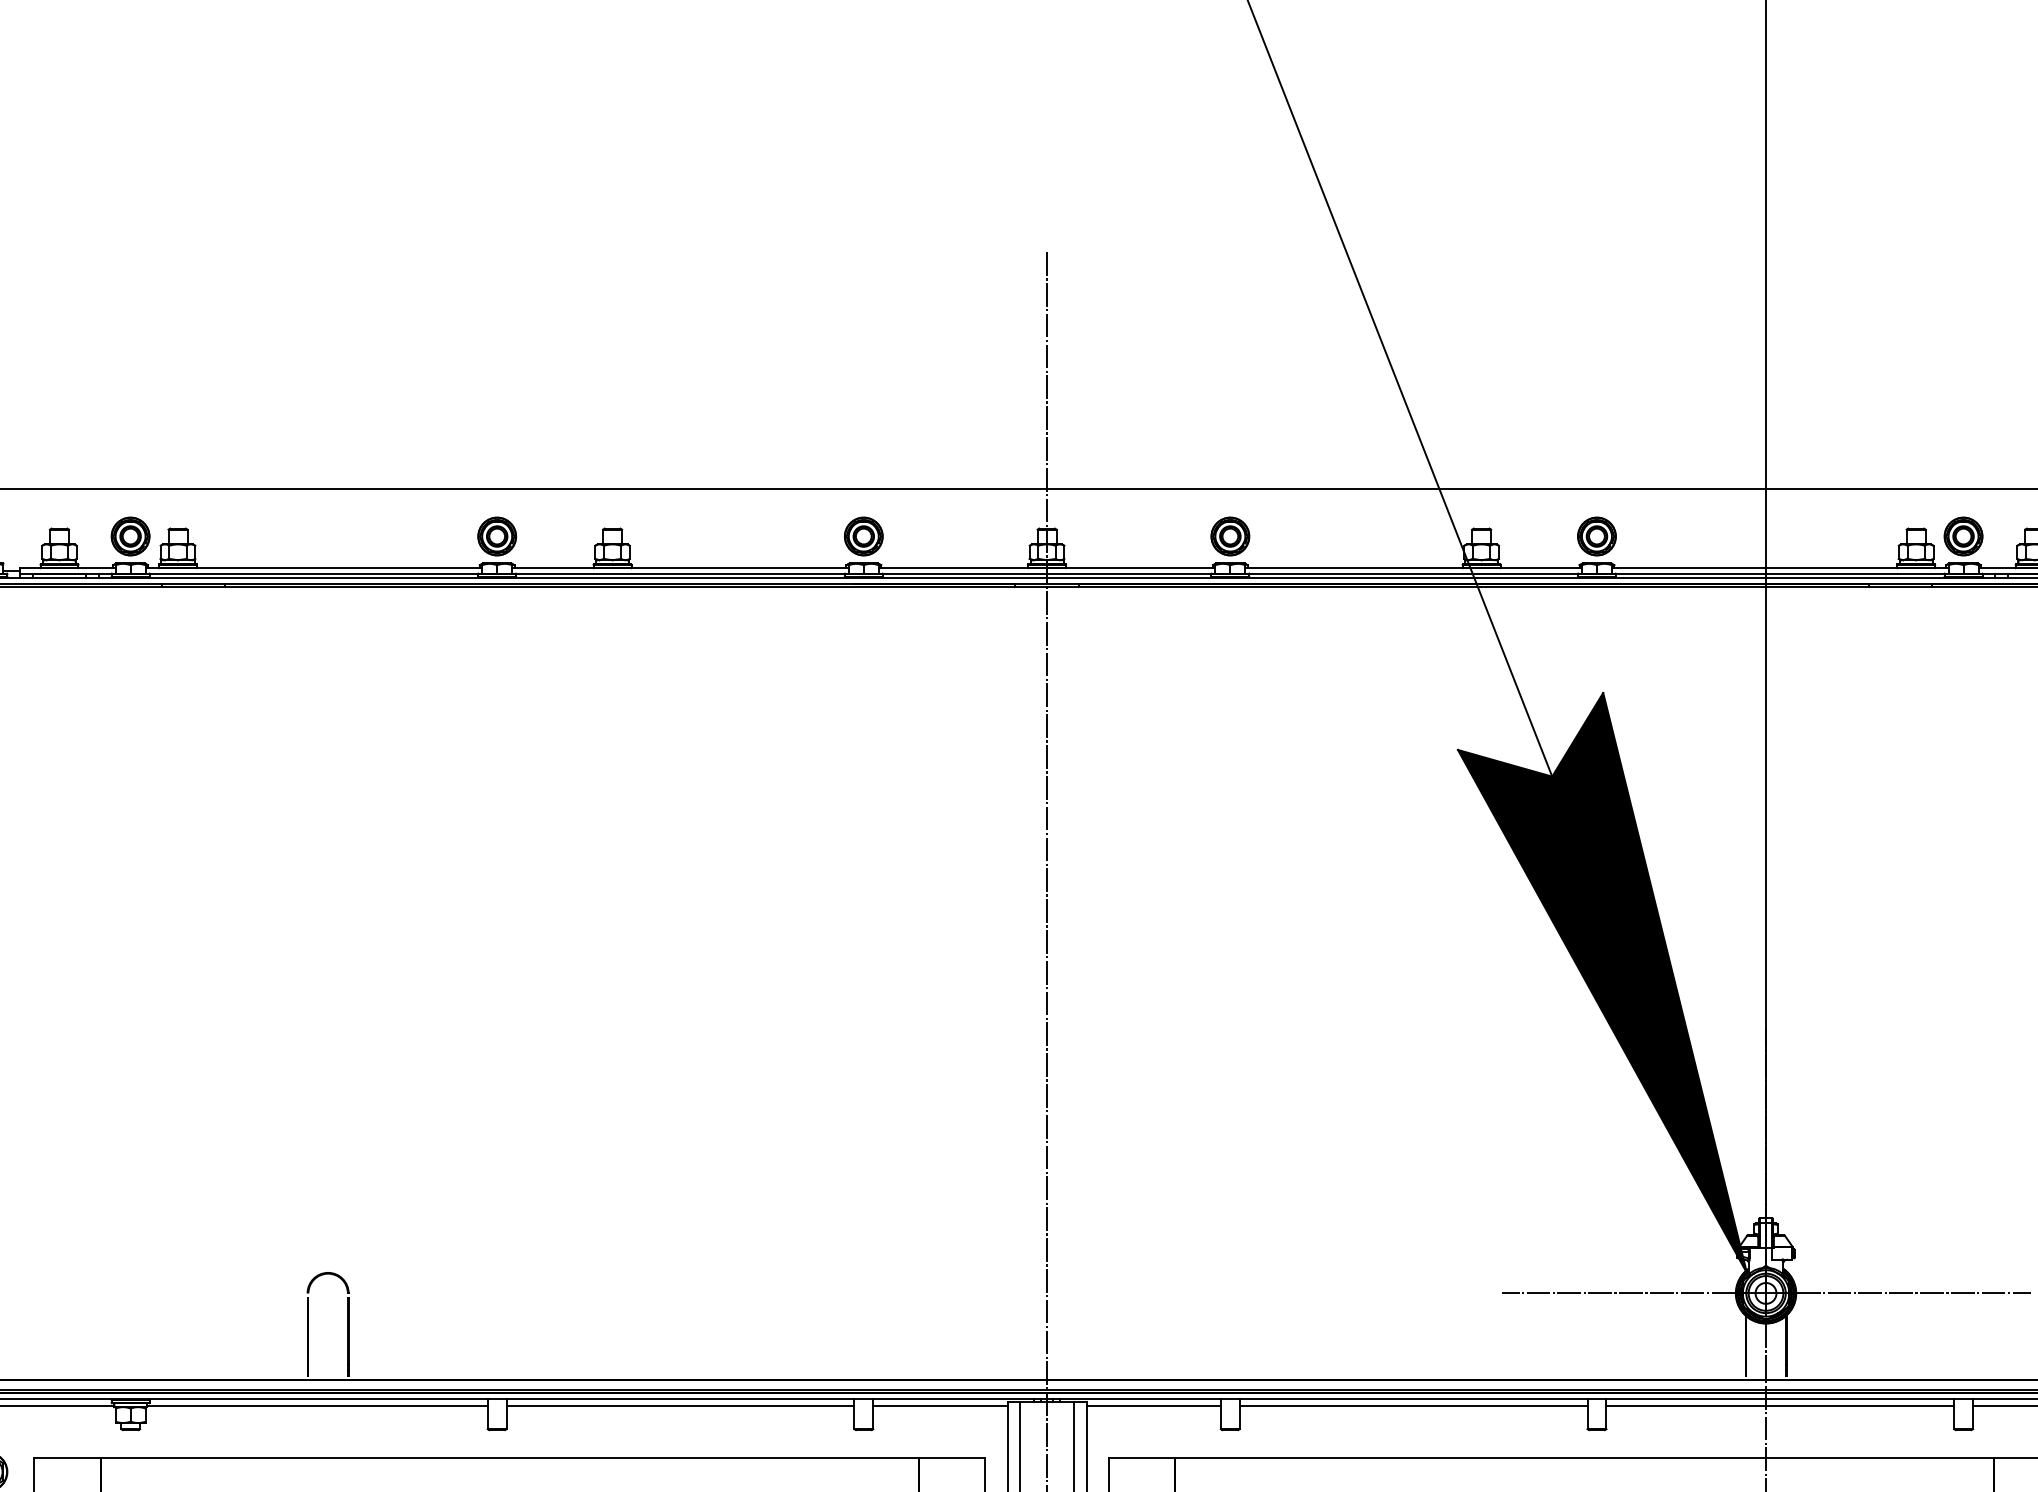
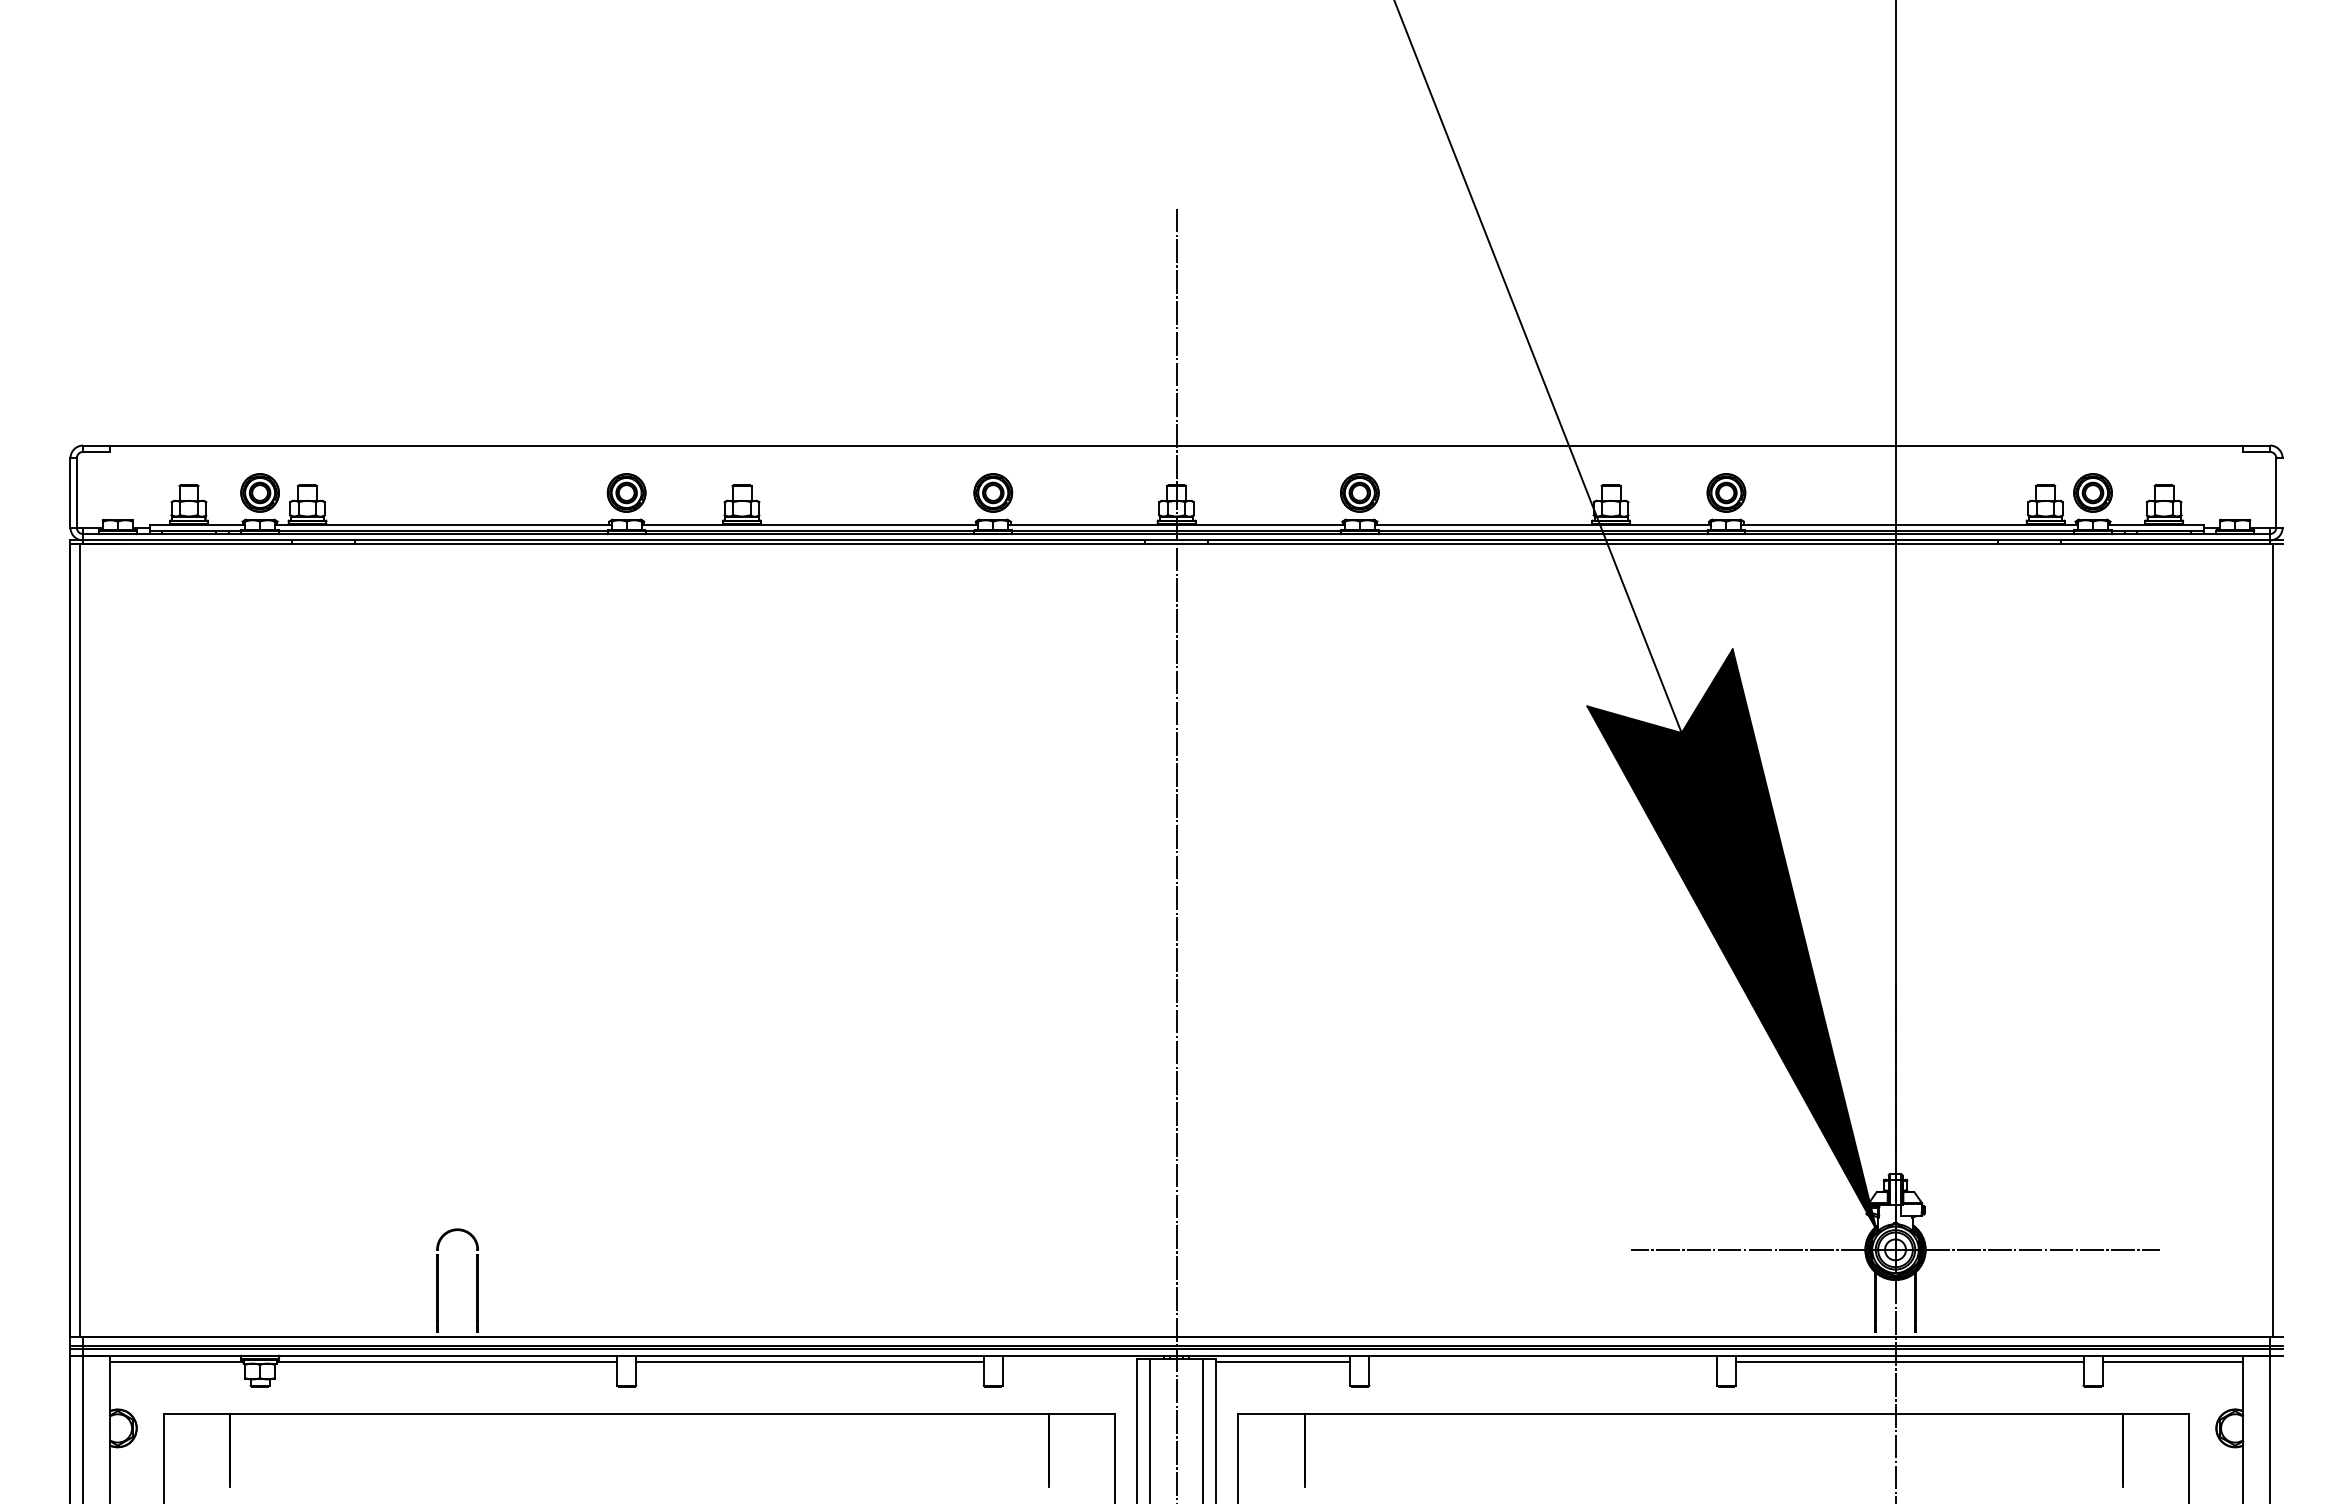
line: (940, 1406) -> (1069, 1362), removed
line: (1413, 1406) -> (1542, 1362), removed

